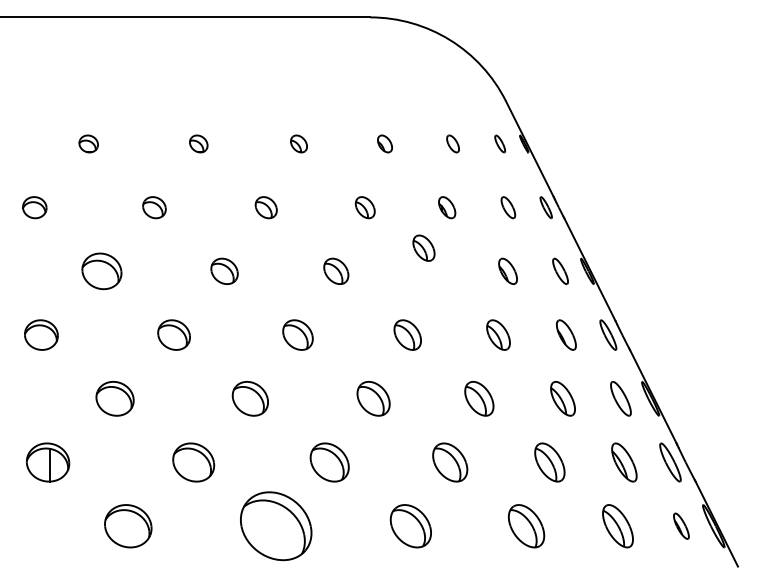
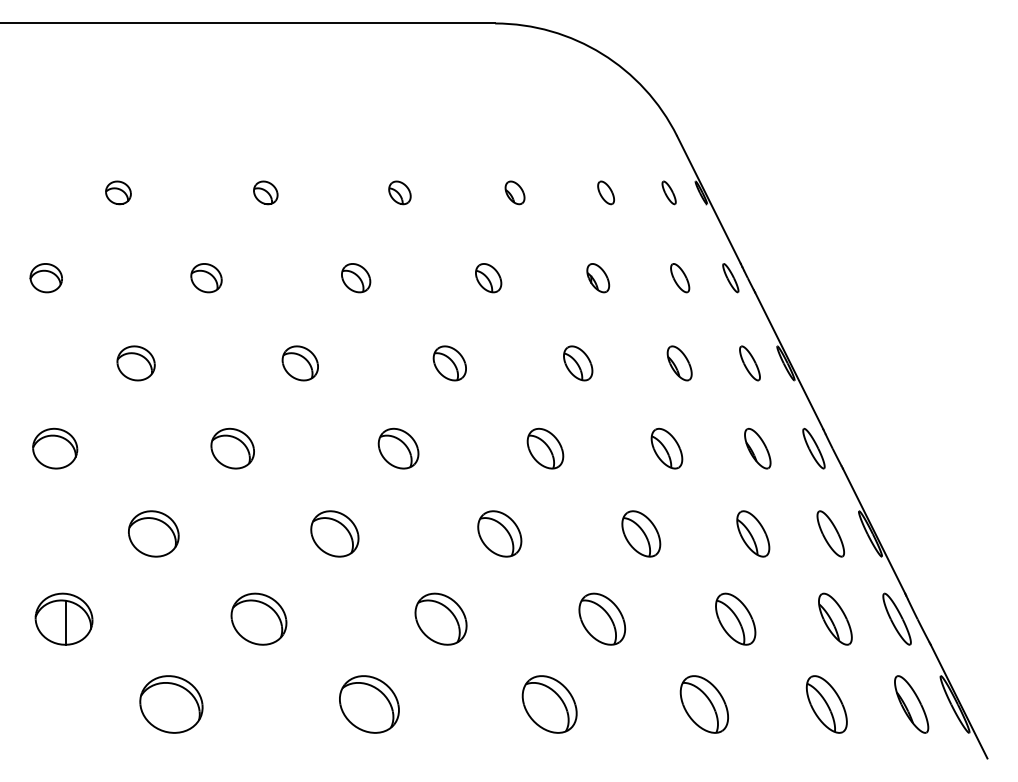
part: (424, 248) -> (578, 363), moved
part: (101, 271) -> (135, 363), size x0.71
part: (276, 526) -> (369, 704), size x0.62
part: (681, 526) -> (911, 704), size x1.67

